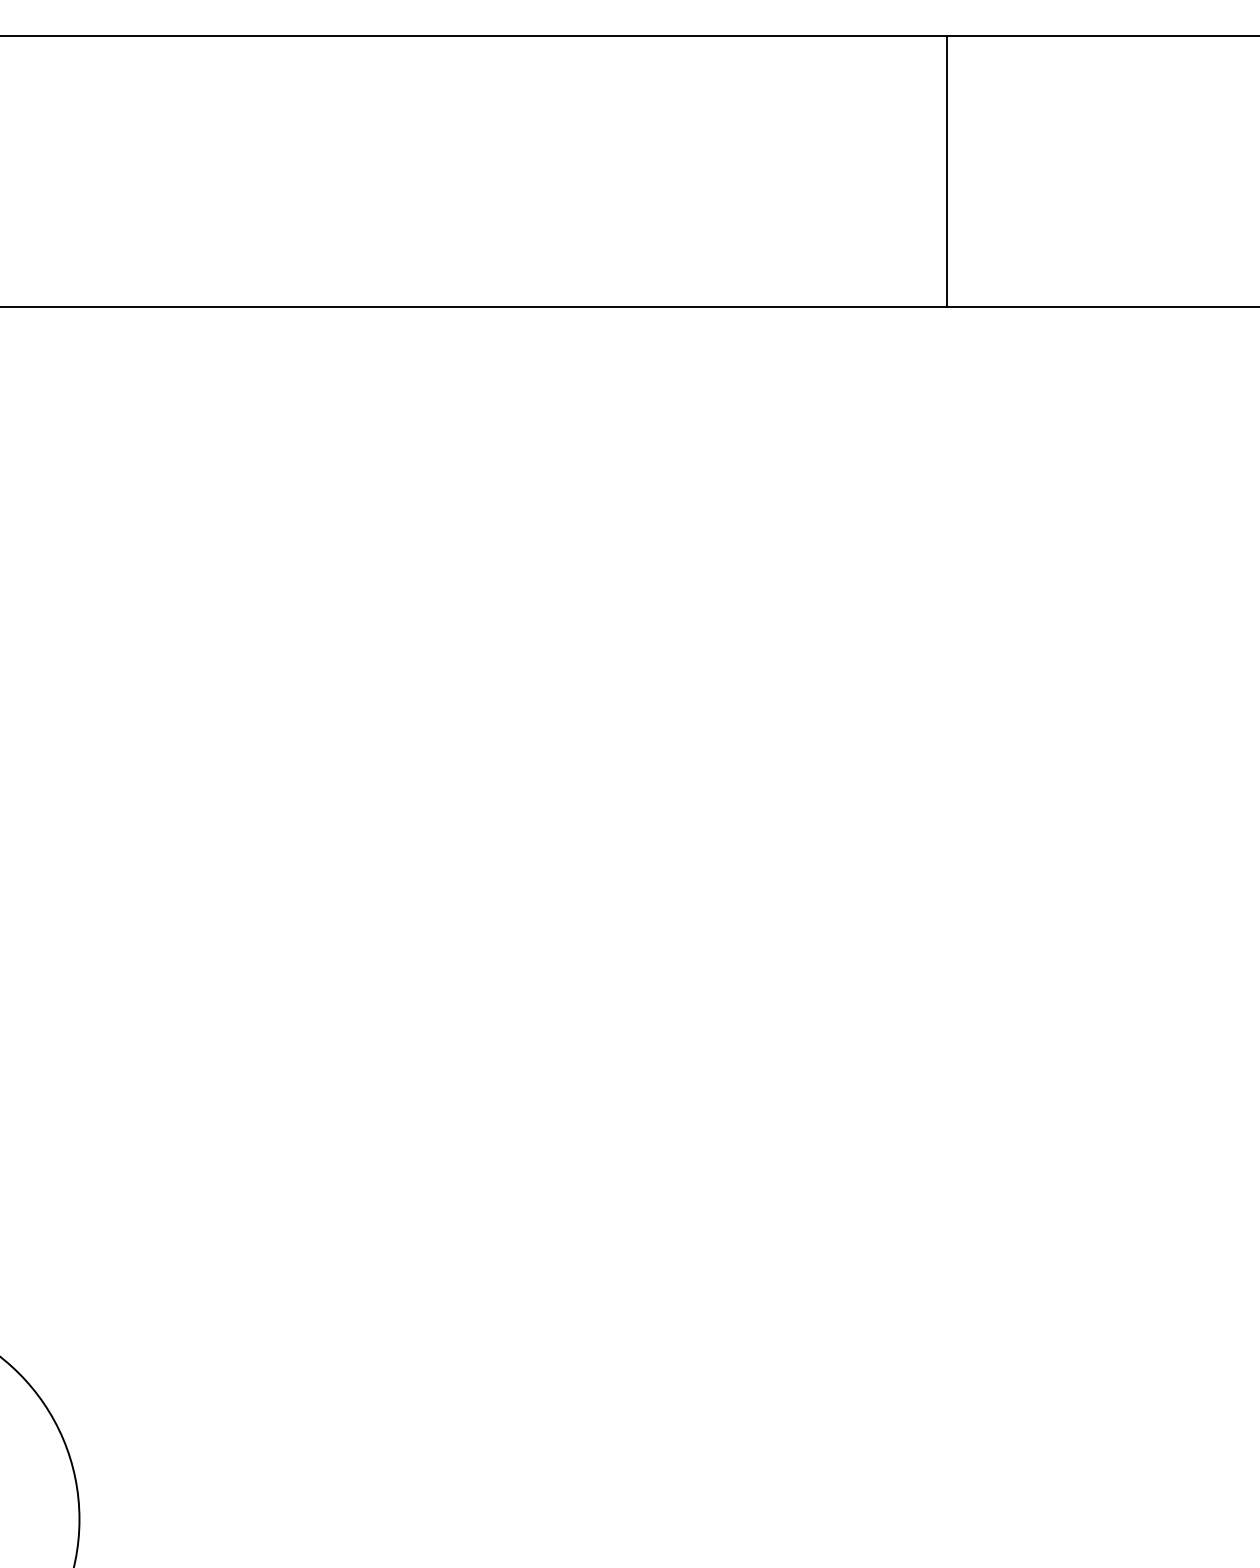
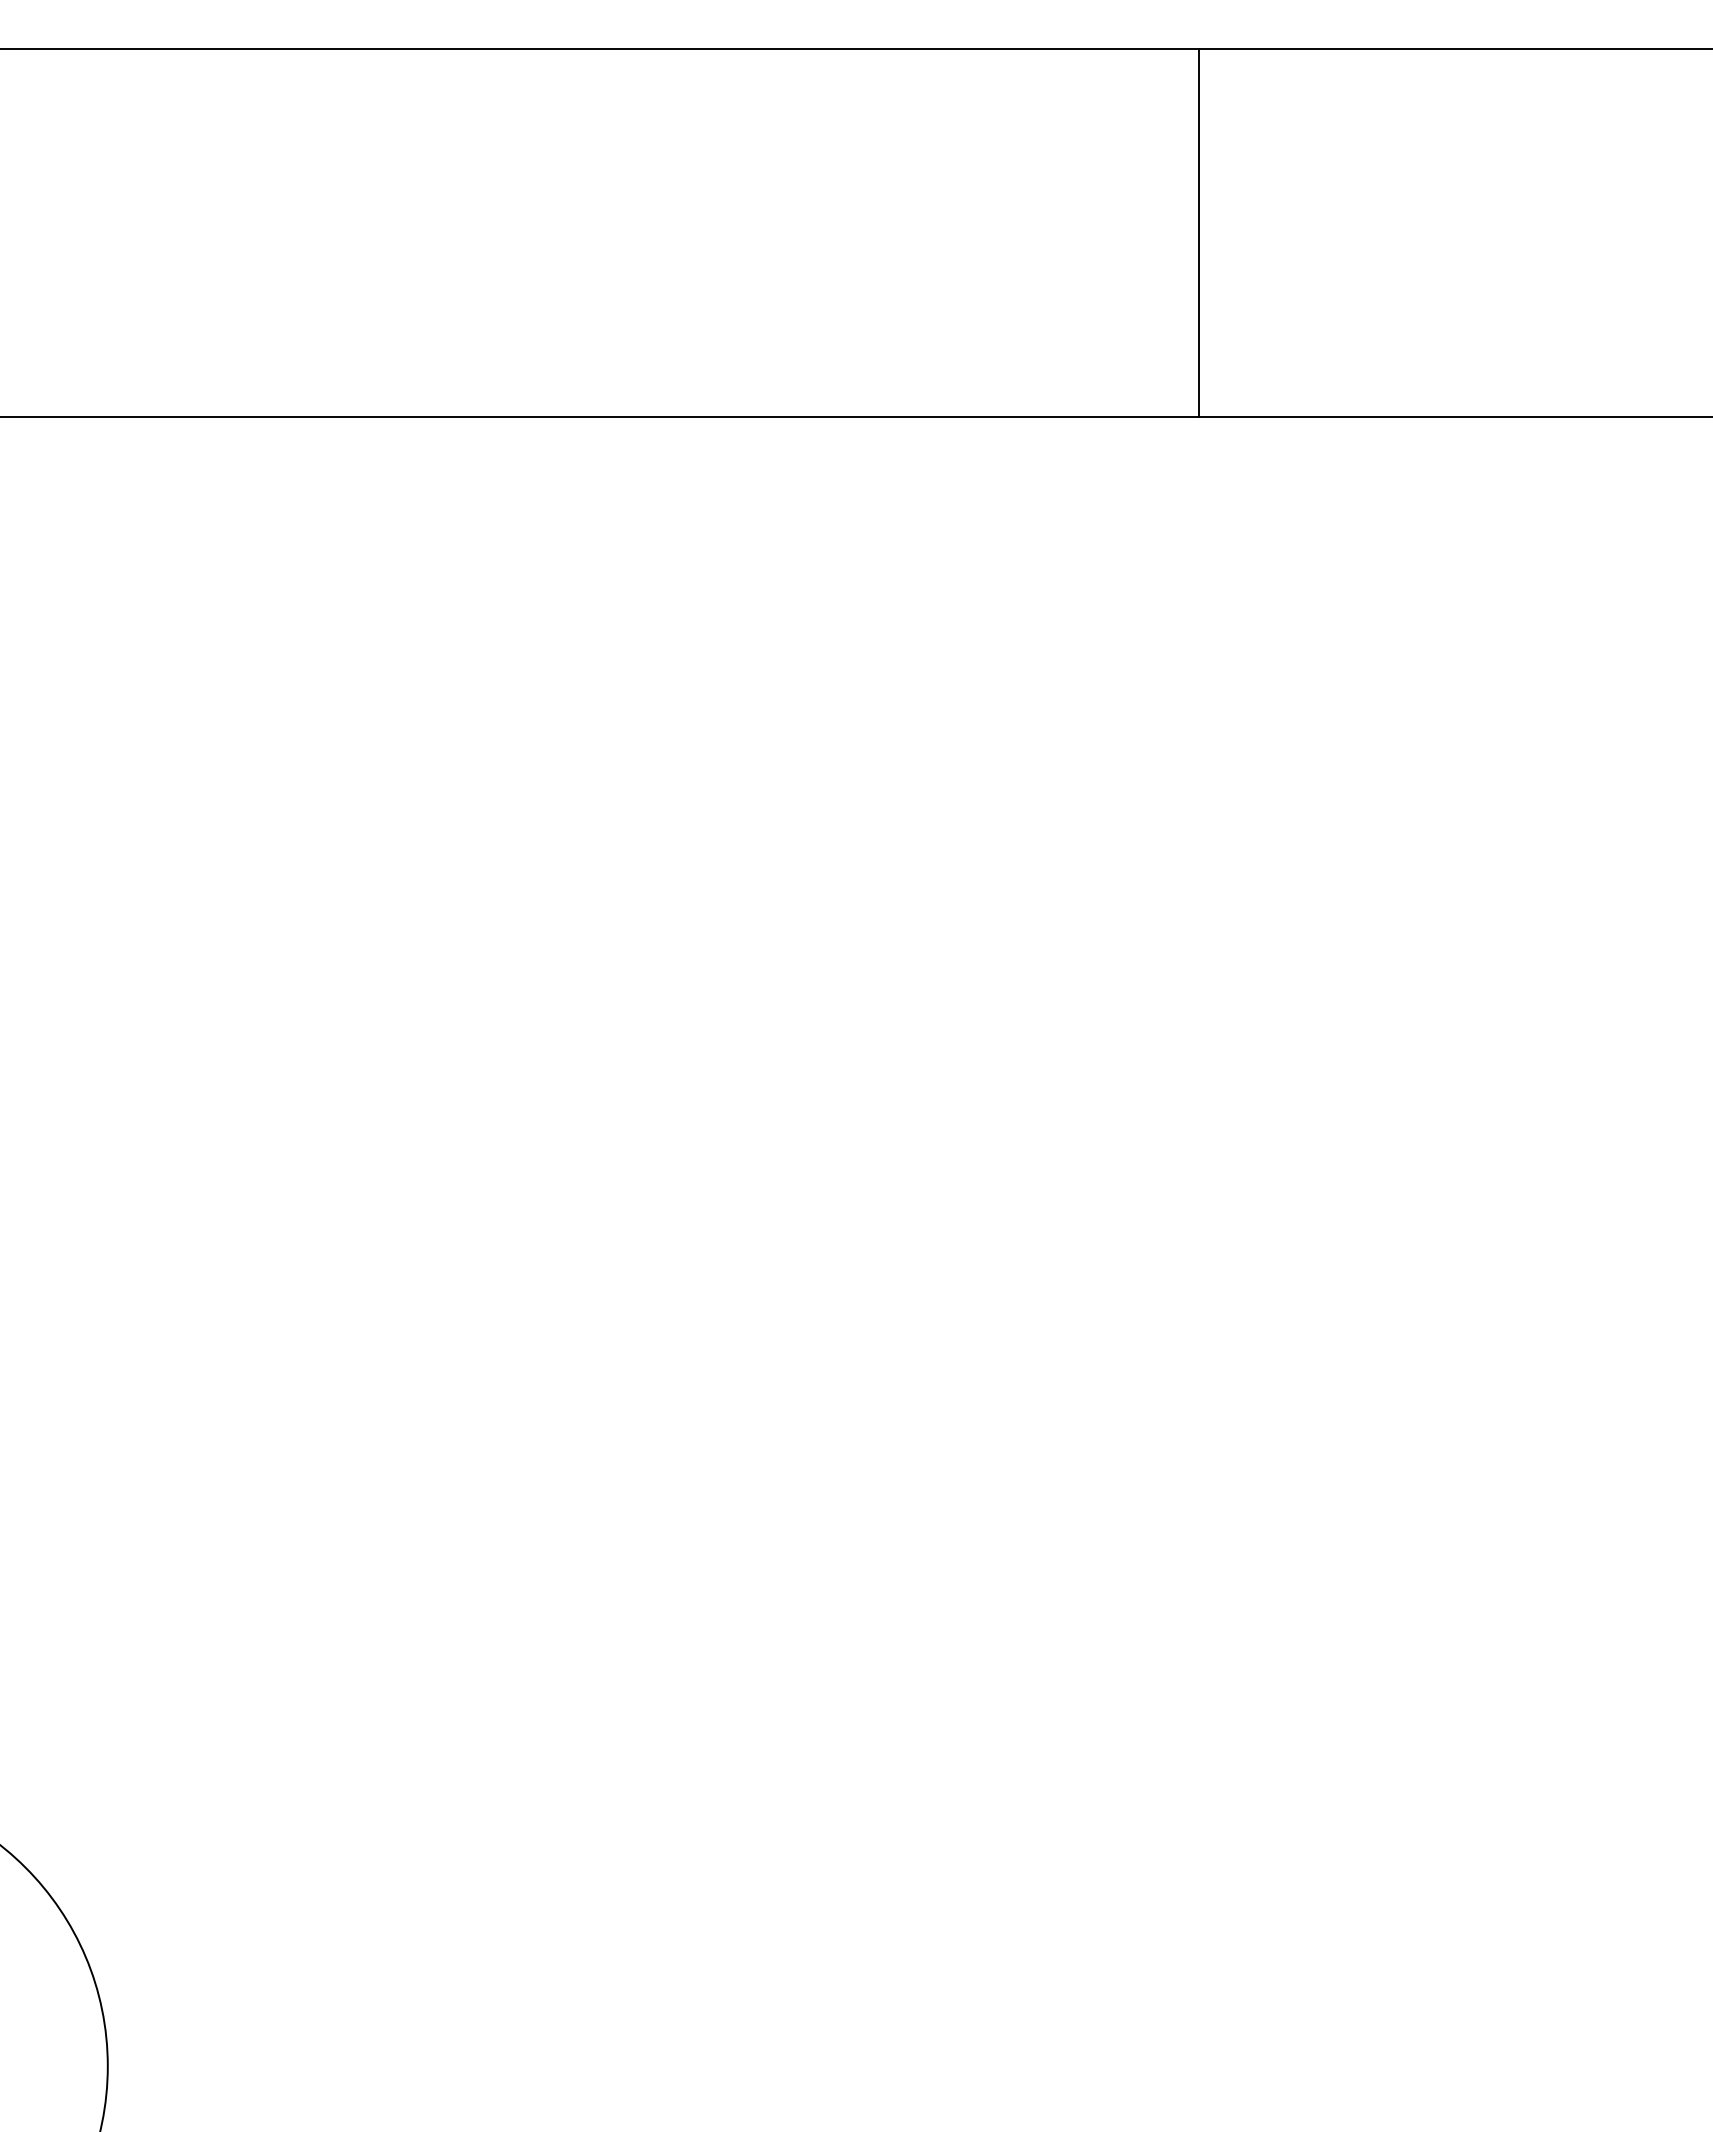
line: (946, 171) -> (1198, 232), moved

